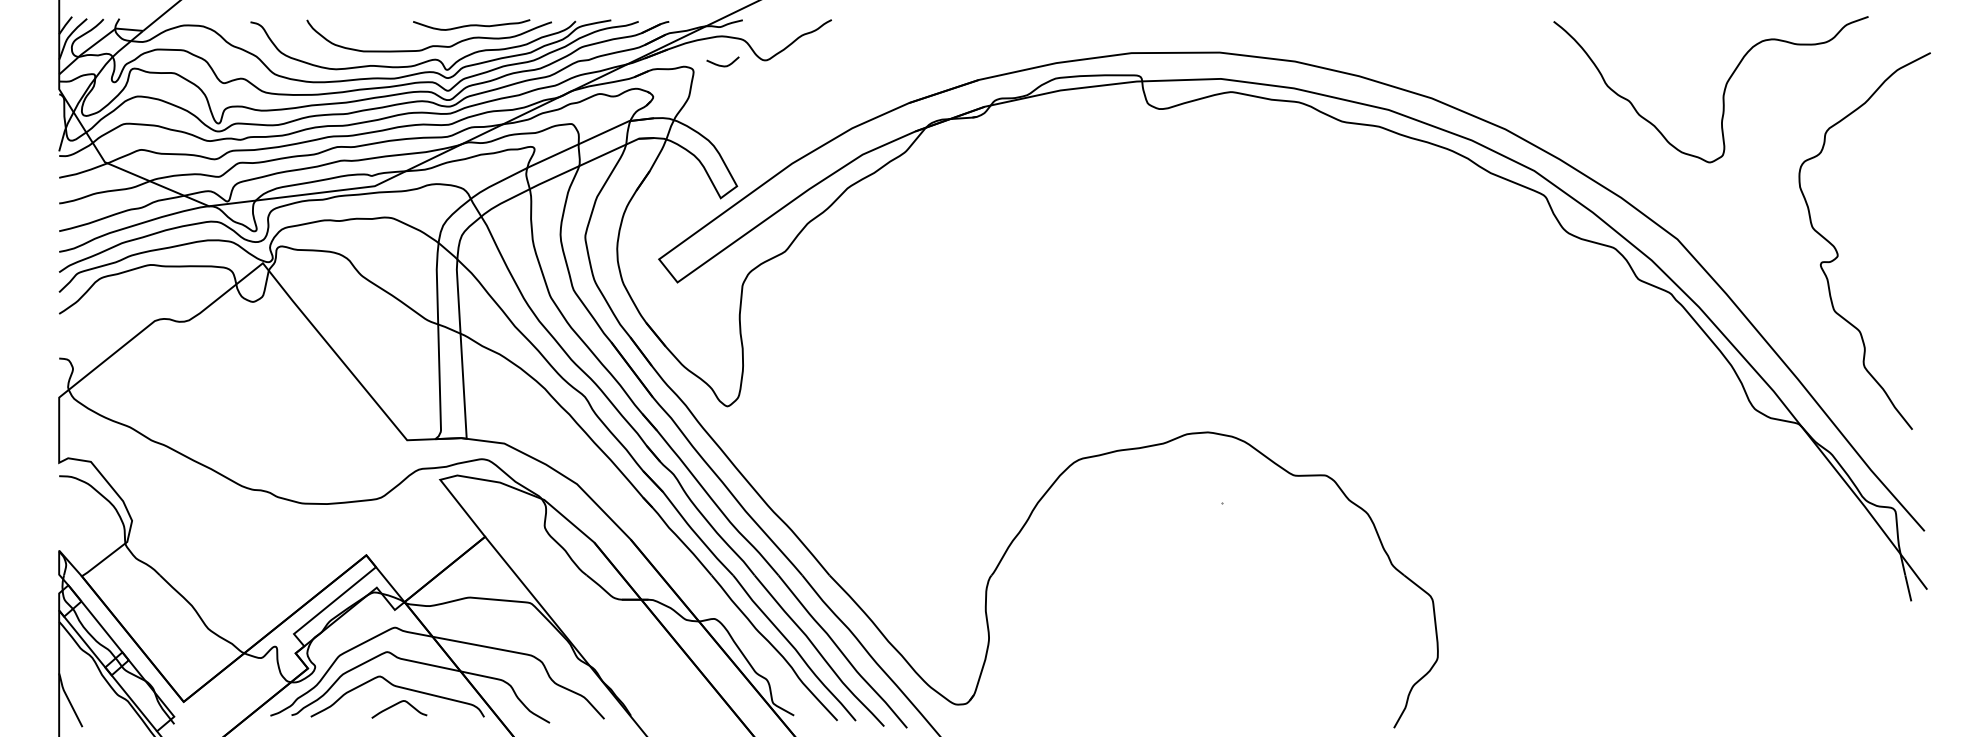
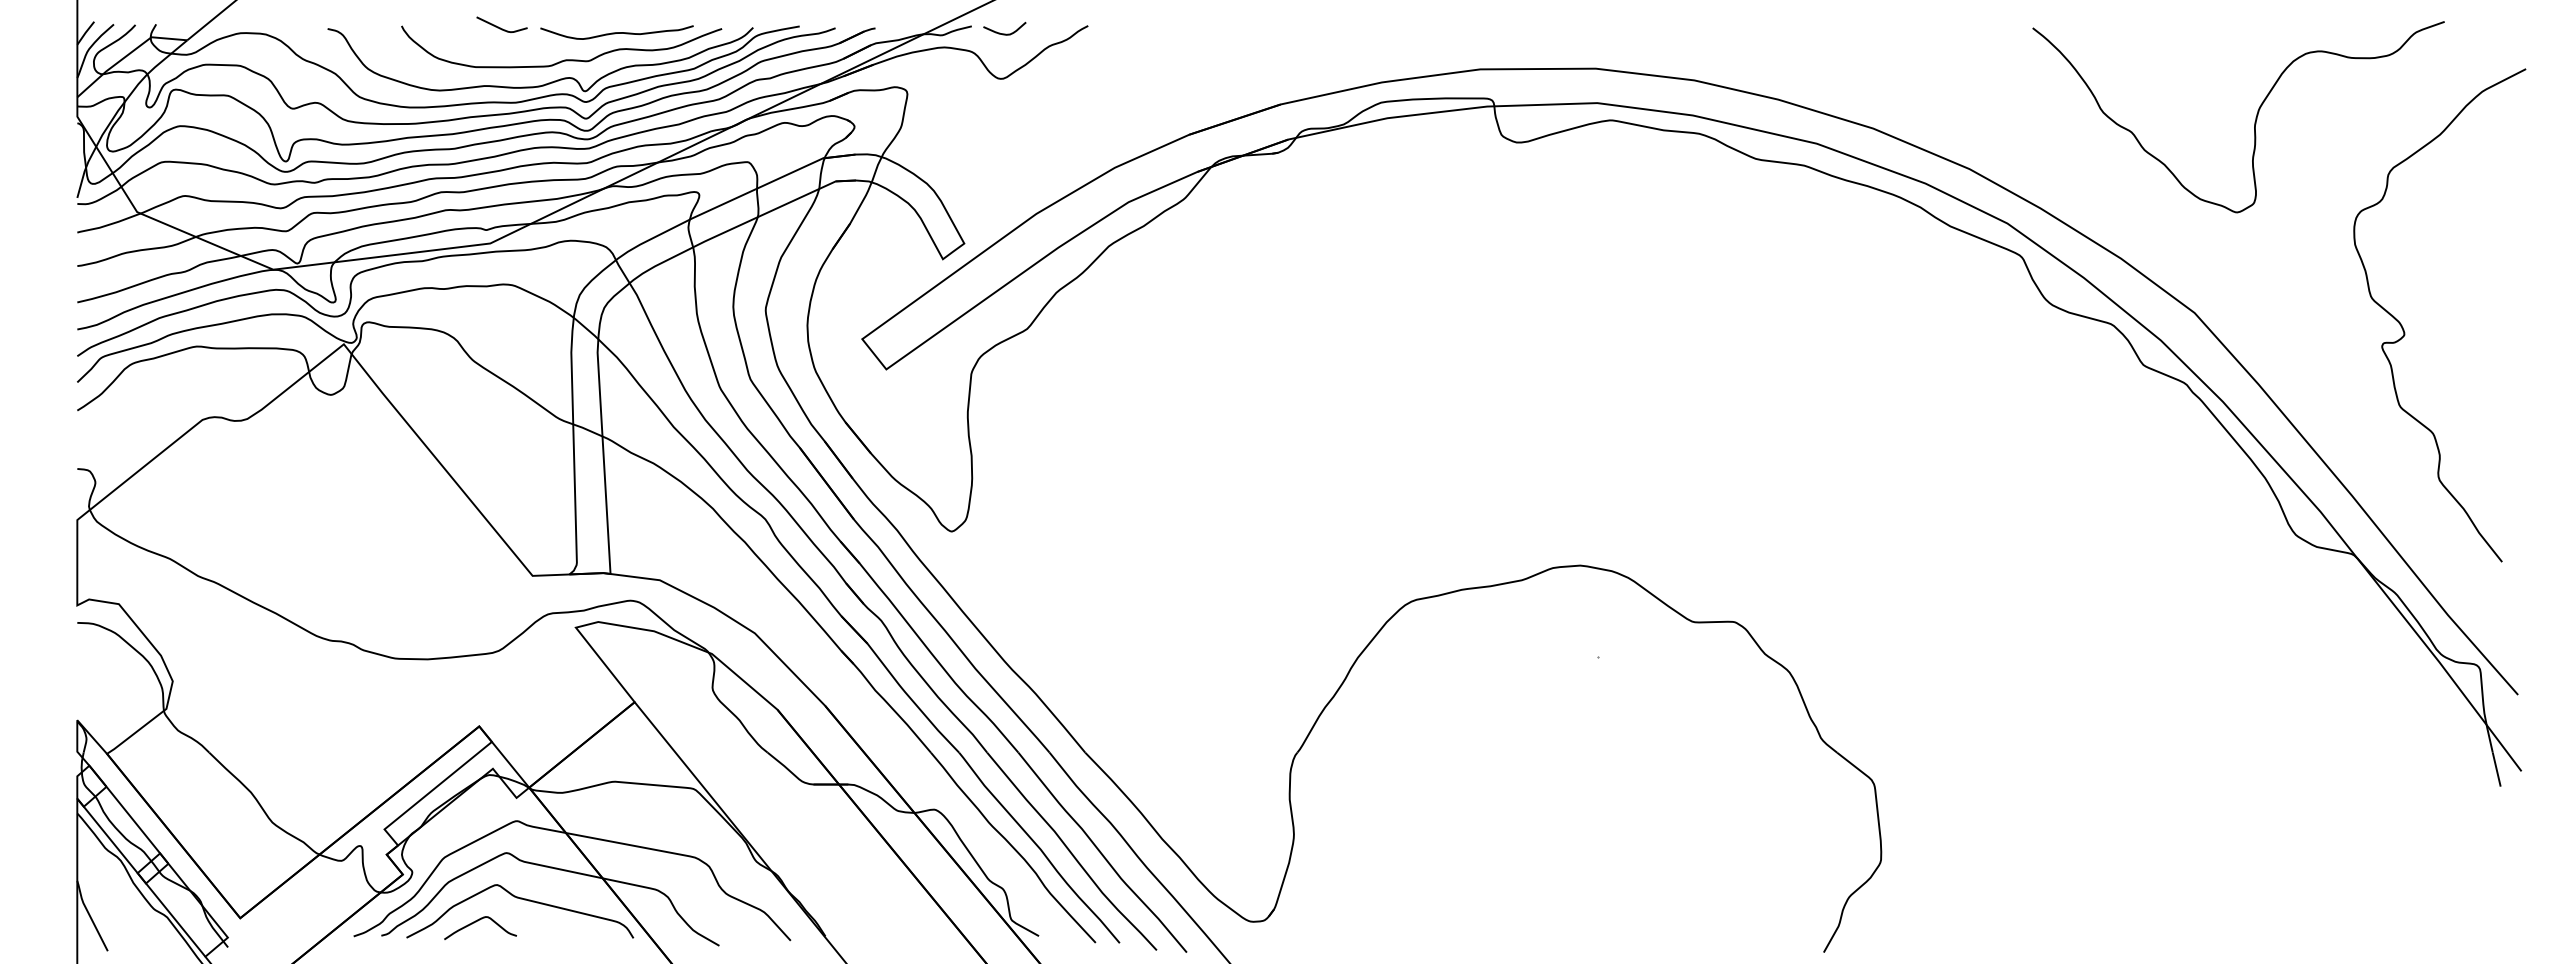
curve: (382, 21) -> (500, 27), added
curve: (722, 65) -> (1004, 33), moved
curve: (397, 704) -> (478, 921), moved

